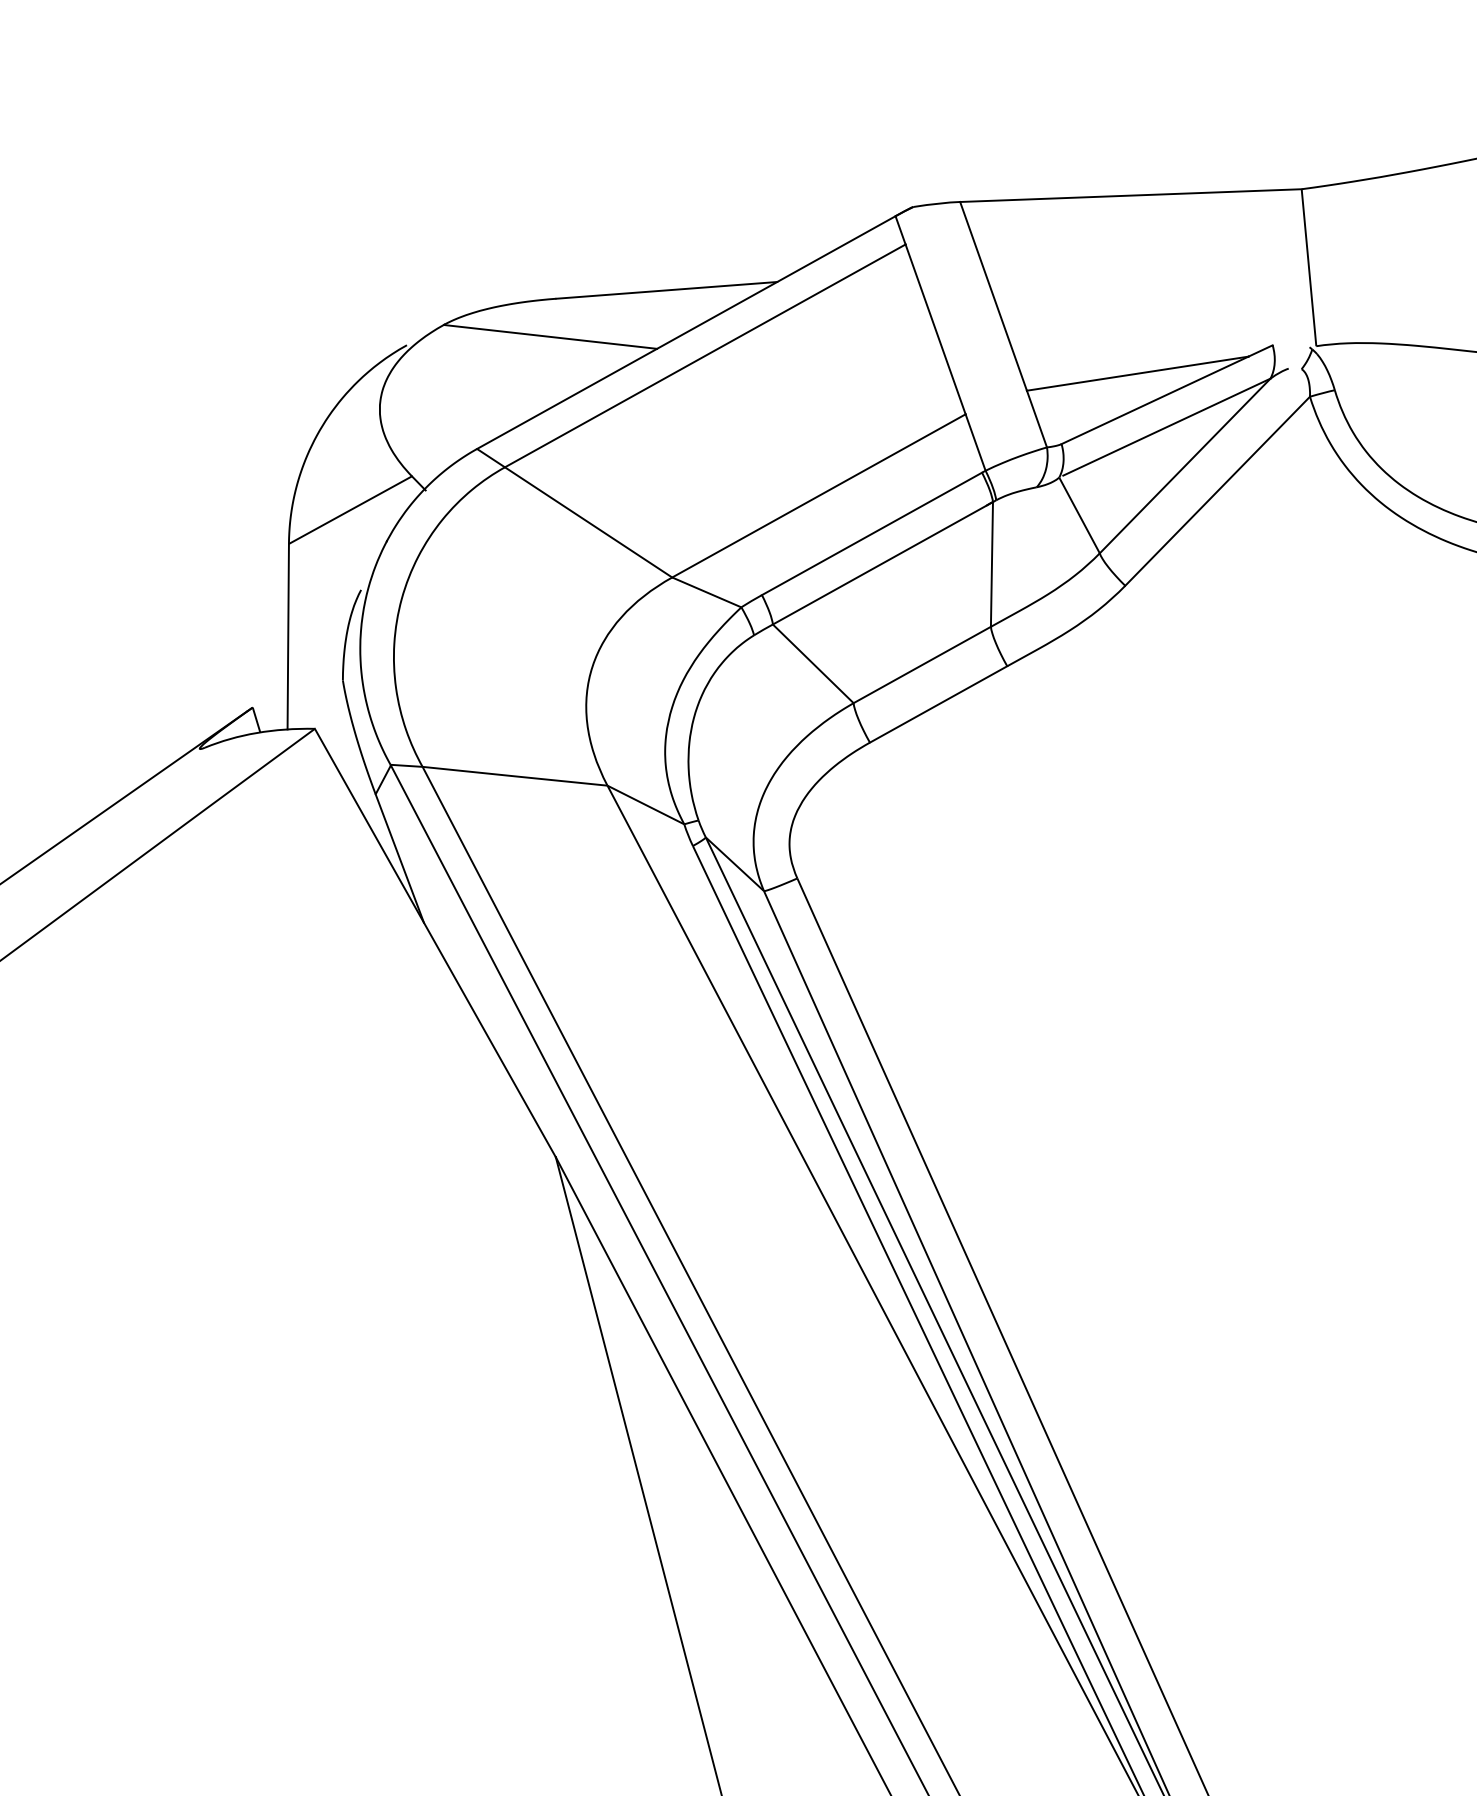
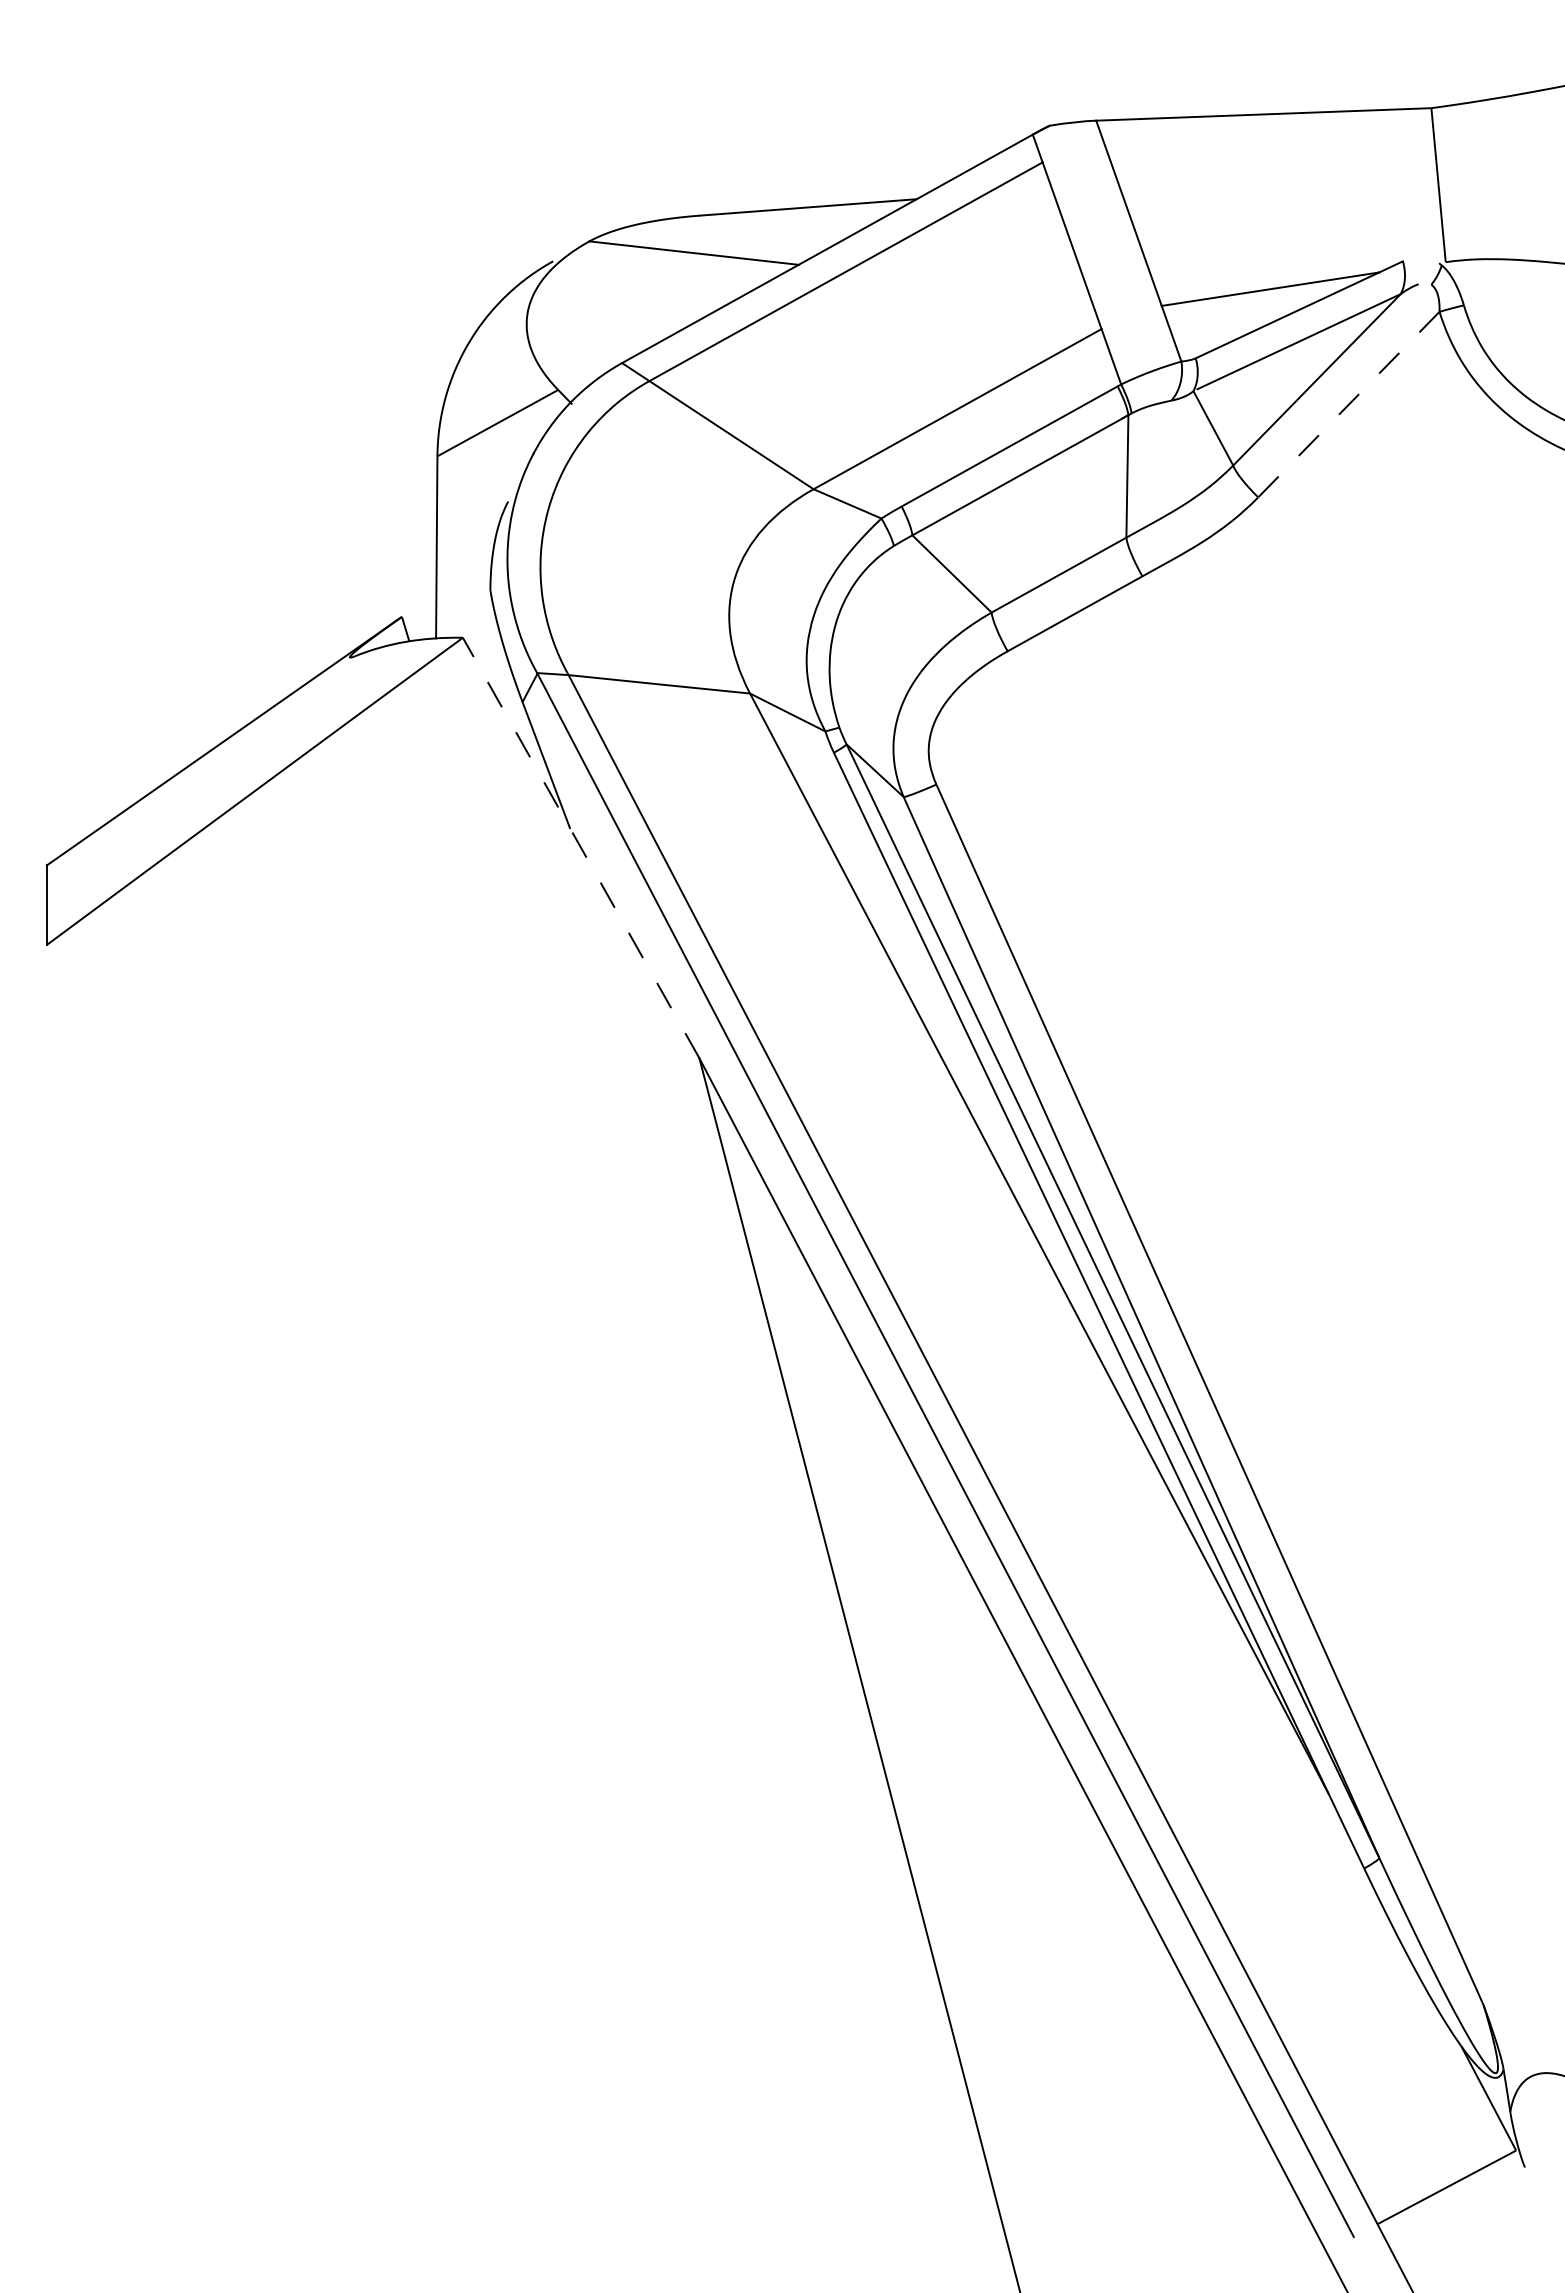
line: (1217, 491) -> (1348, 404), solid -> dashed
line: (434, 942) -> (580, 847), solid -> dashed

